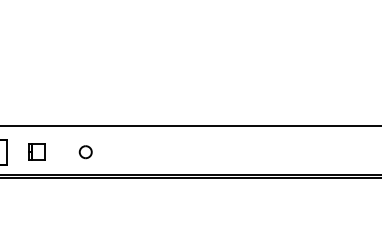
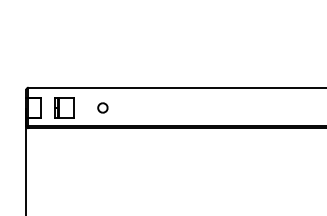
part: (35, 151) -> (63, 107), size x1.6

